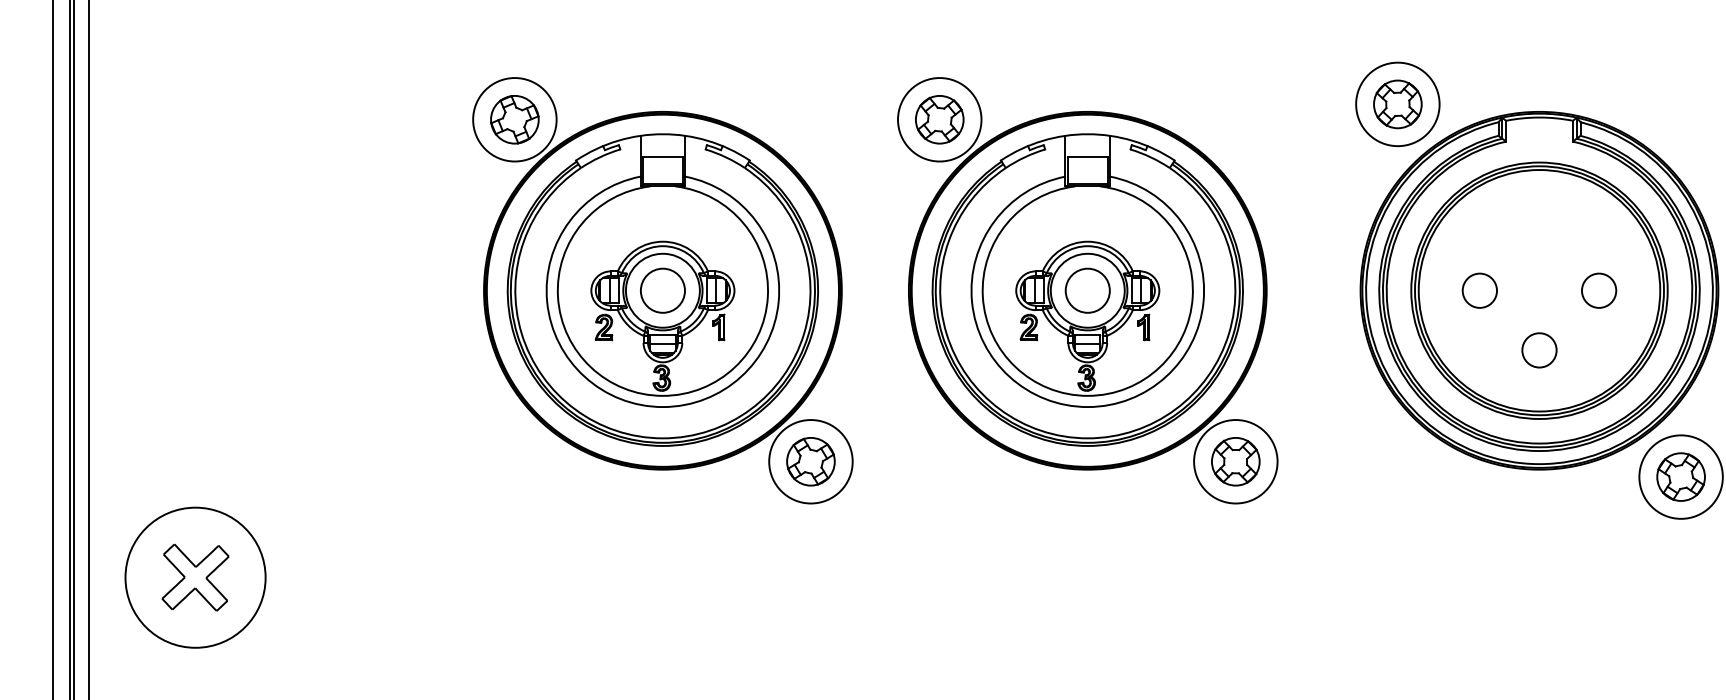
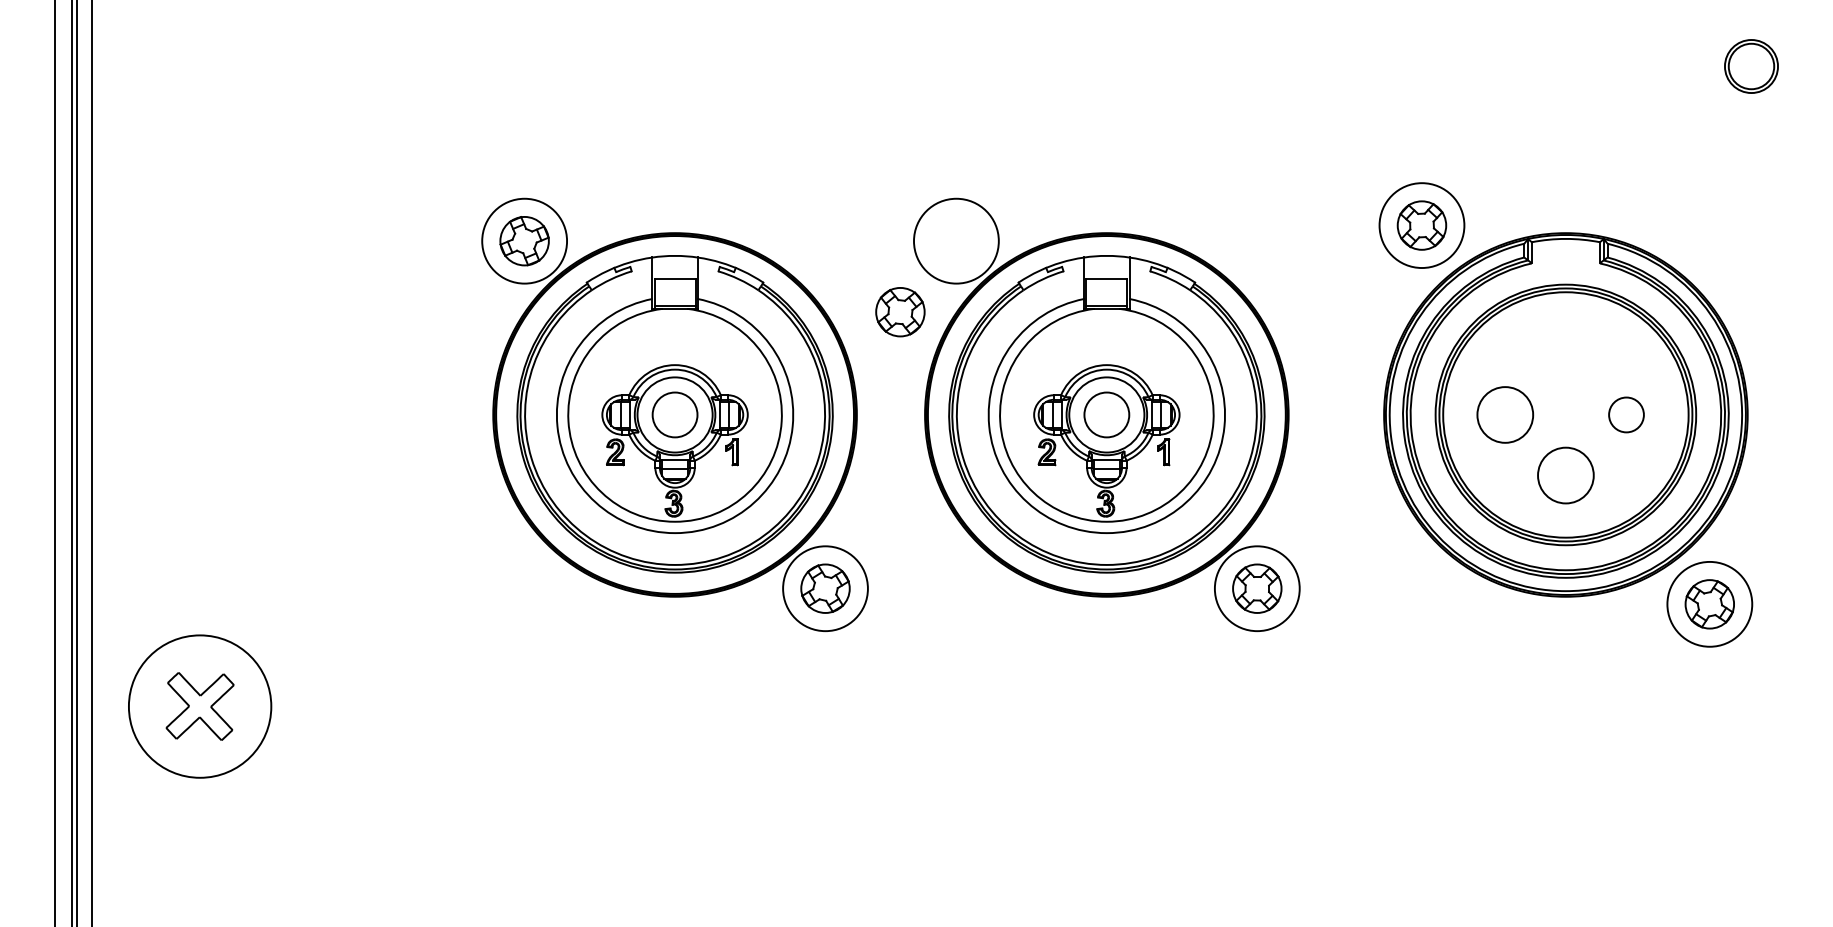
part: (939, 120) -> (900, 312), moved
circle: (1479, 290) -> (1504, 414), size x1.6
circle: (1539, 350) -> (1565, 475), size x1.6

